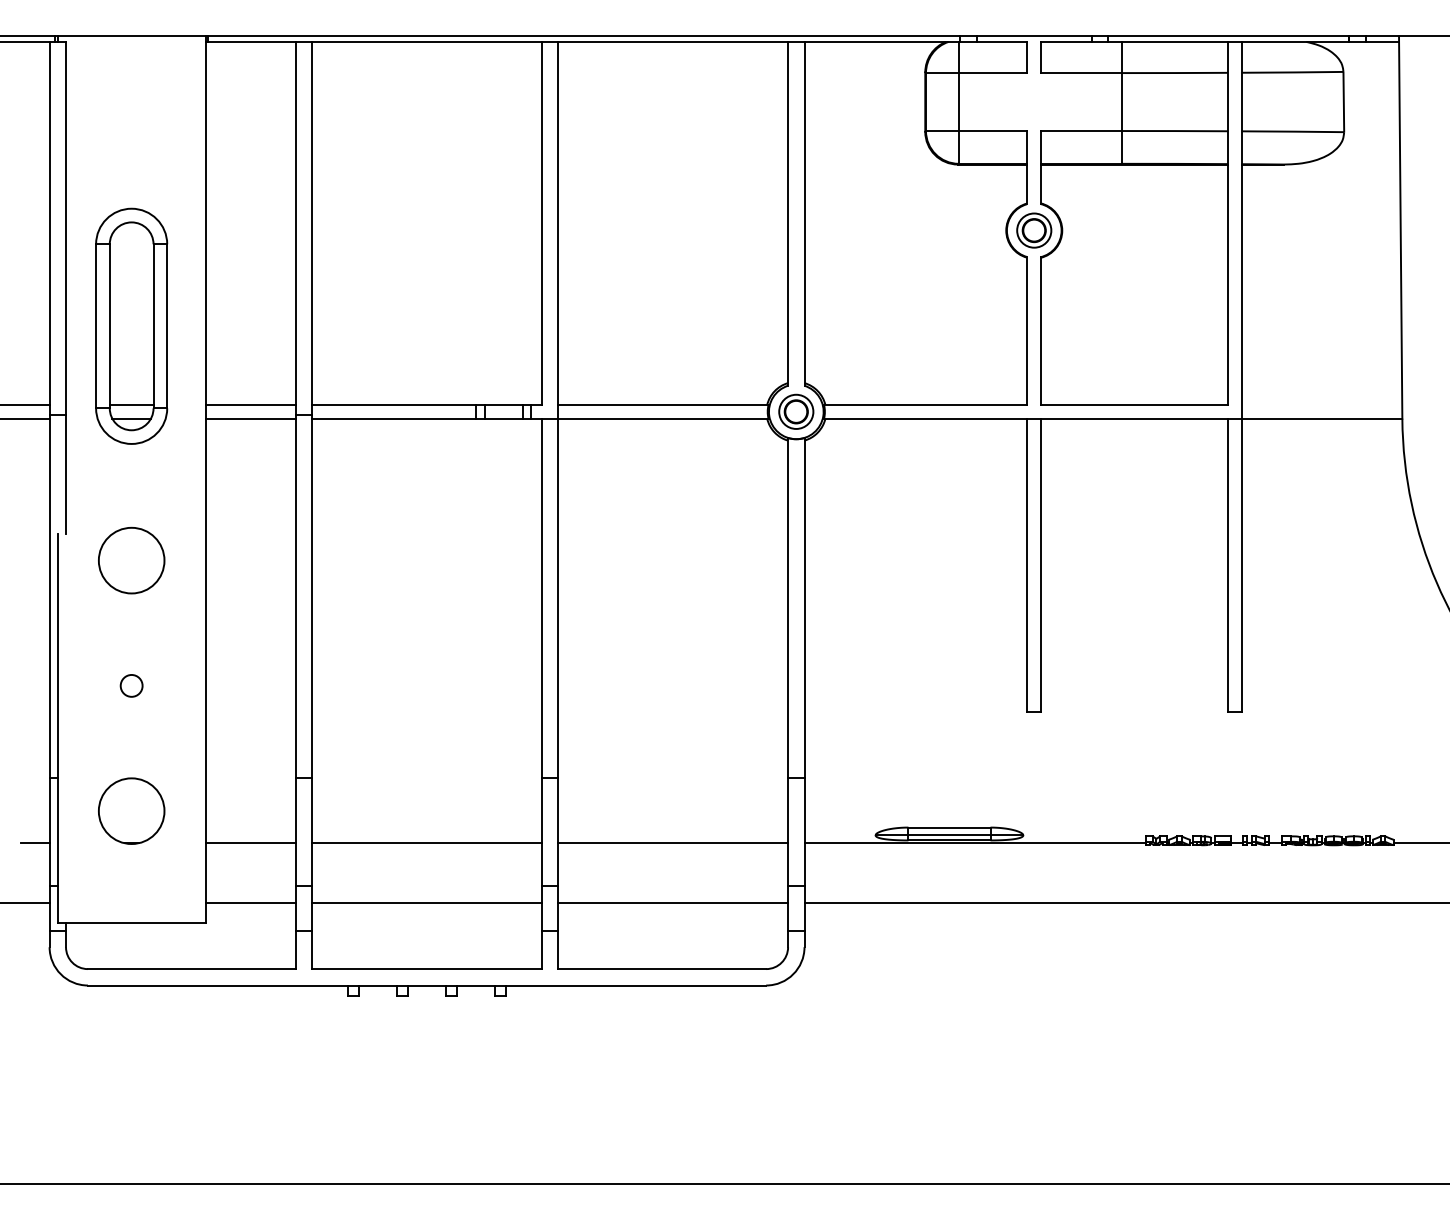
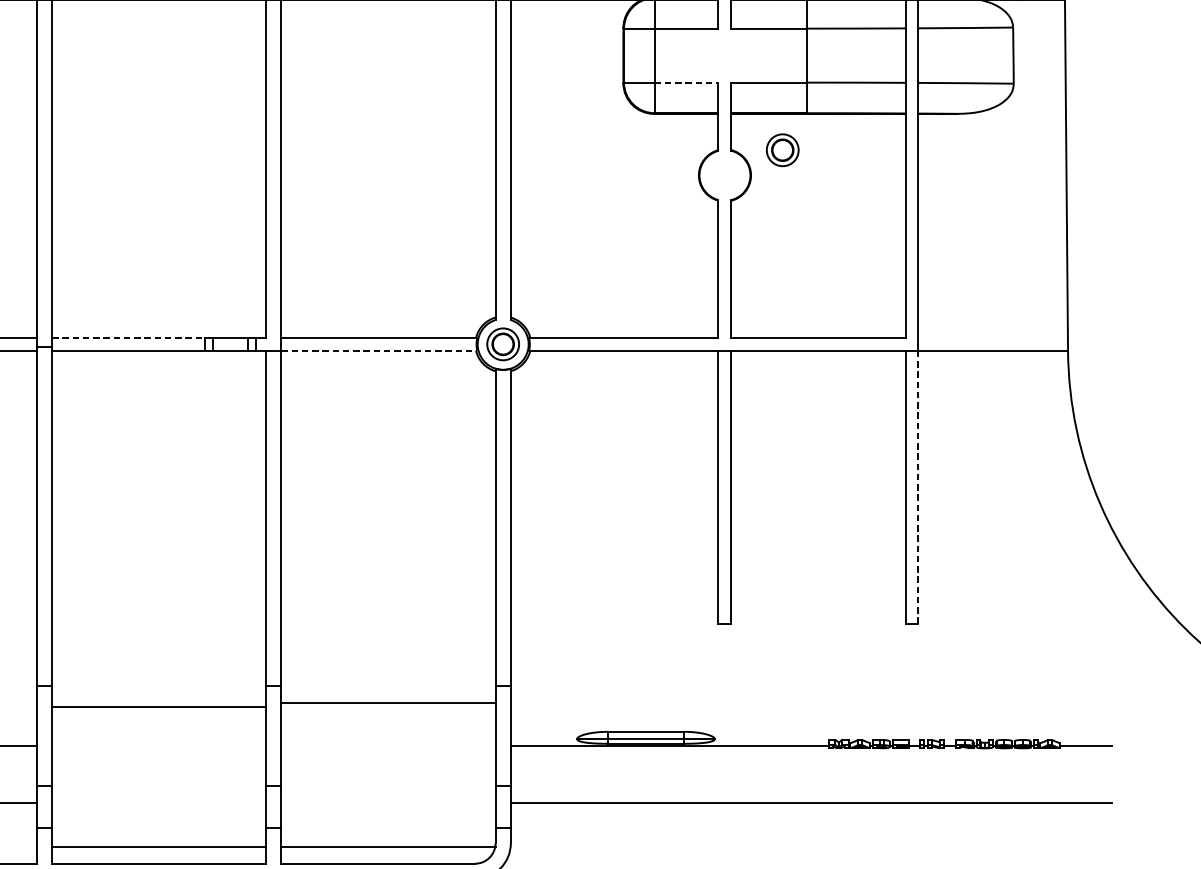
line: (993, 131) -> (686, 83), solid -> dashed
part: (1034, 230) -> (782, 150), moved
line: (394, 405) -> (128, 338), solid -> dashed
line: (663, 418) -> (379, 350), solid -> dashed
line: (1241, 565) -> (918, 487), solid -> dashed
line: (426, 843) -> (158, 707), moved
line: (673, 843) -> (388, 702), moved
line: (426, 903) -> (158, 847), moved
line: (673, 903) -> (388, 847), moved

